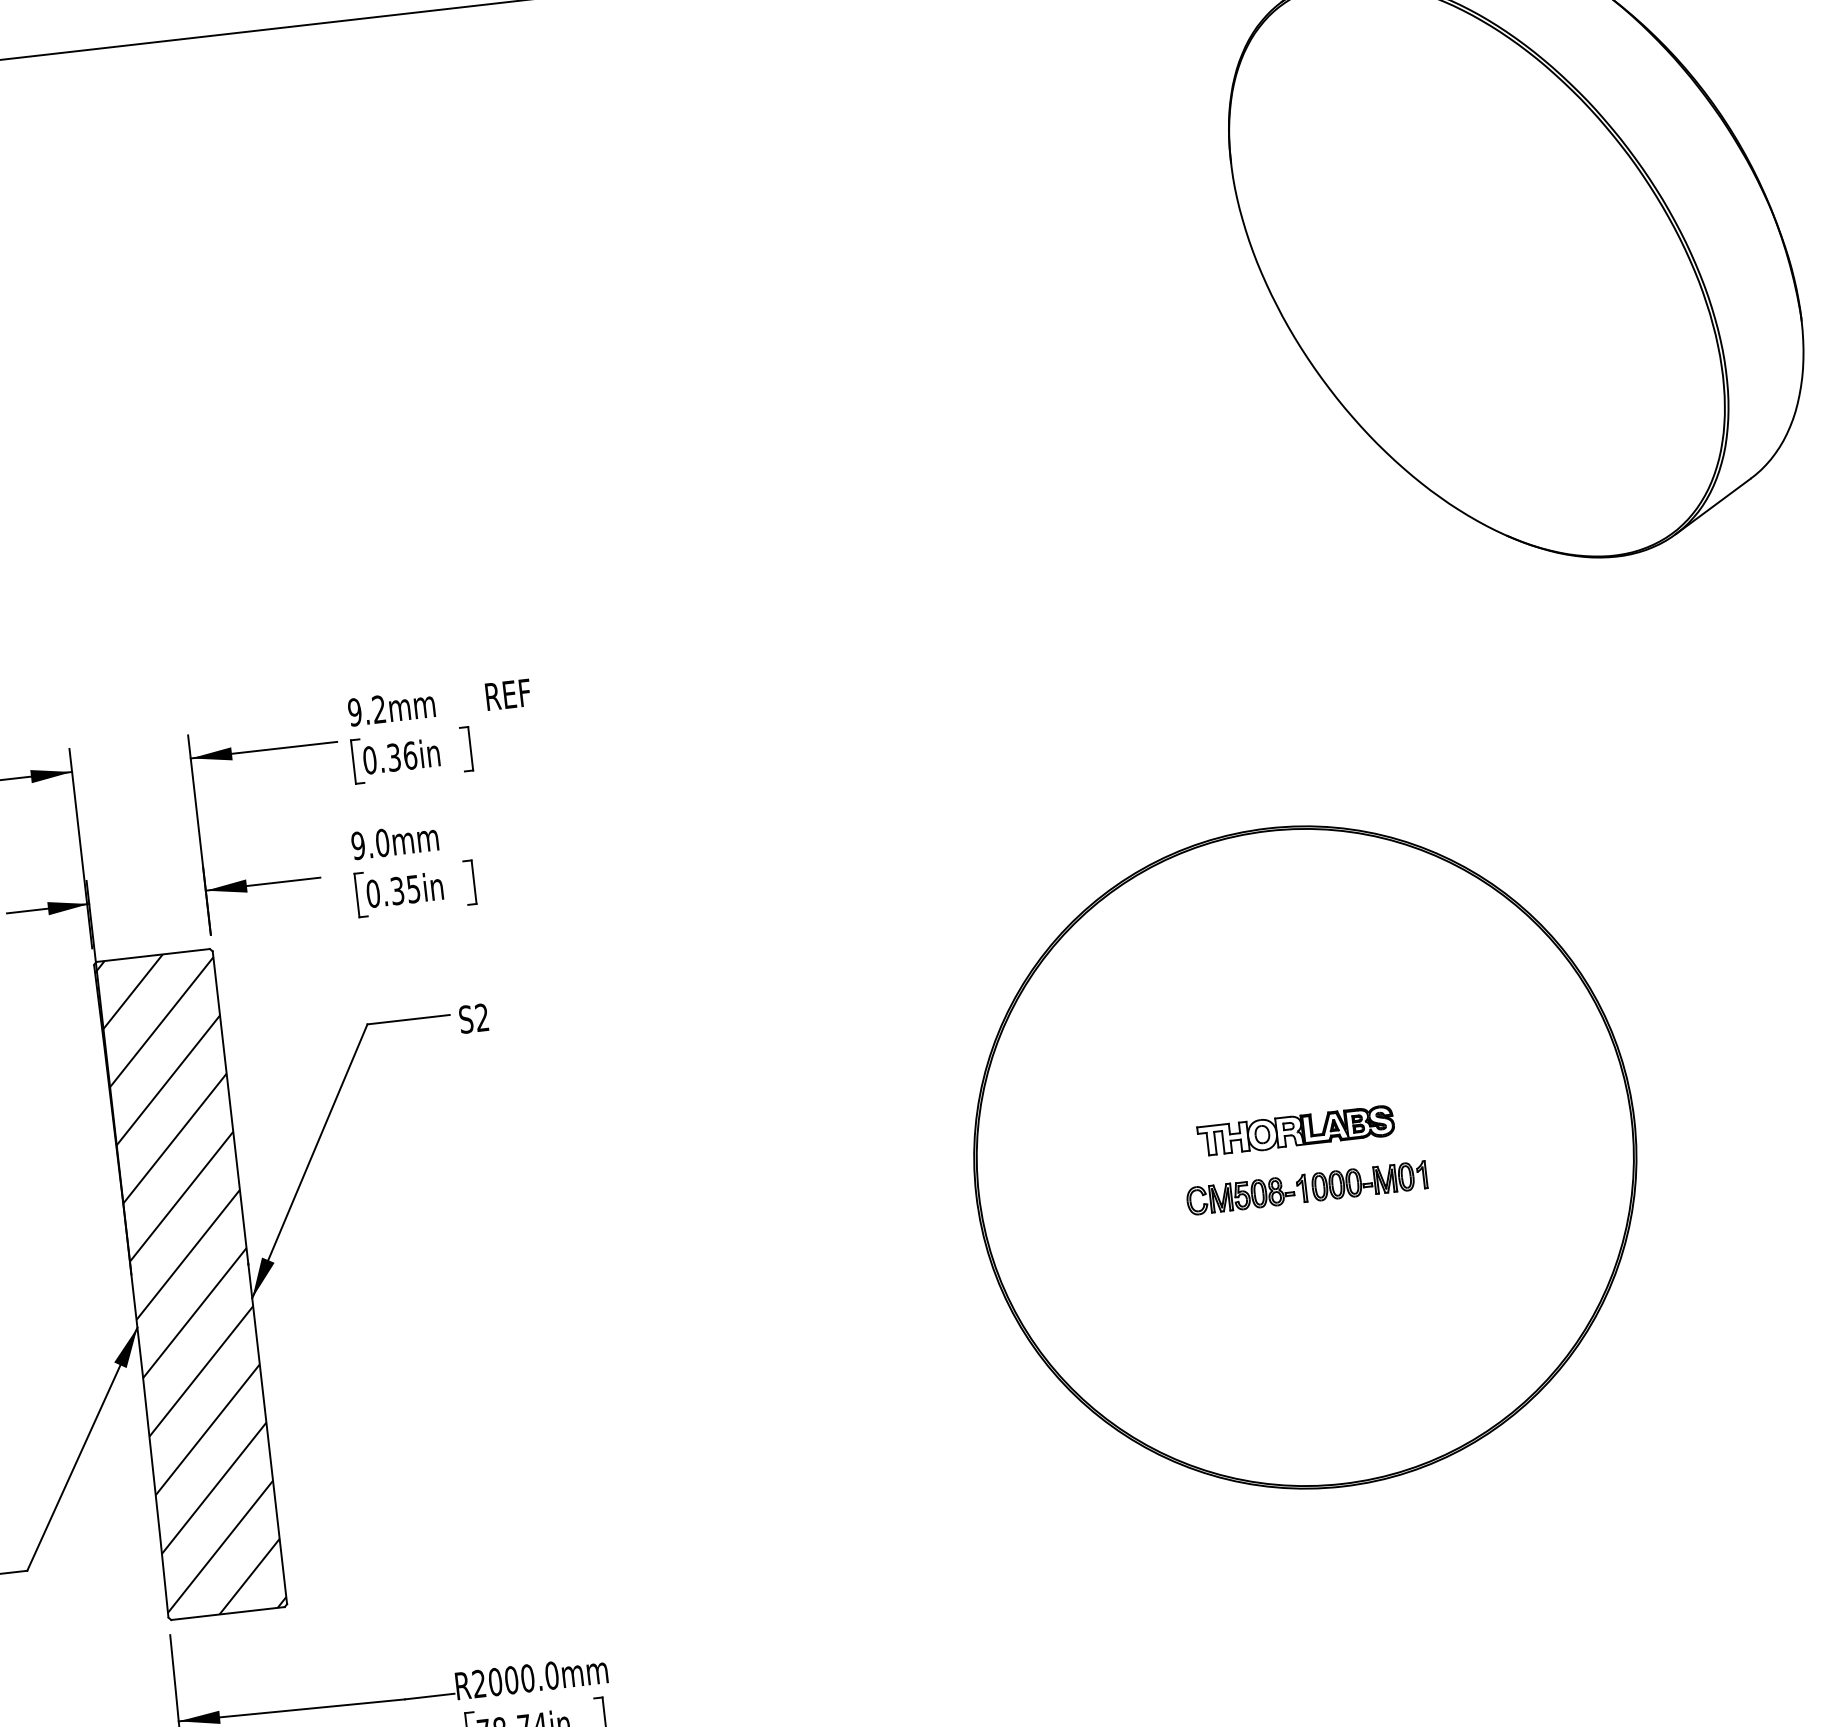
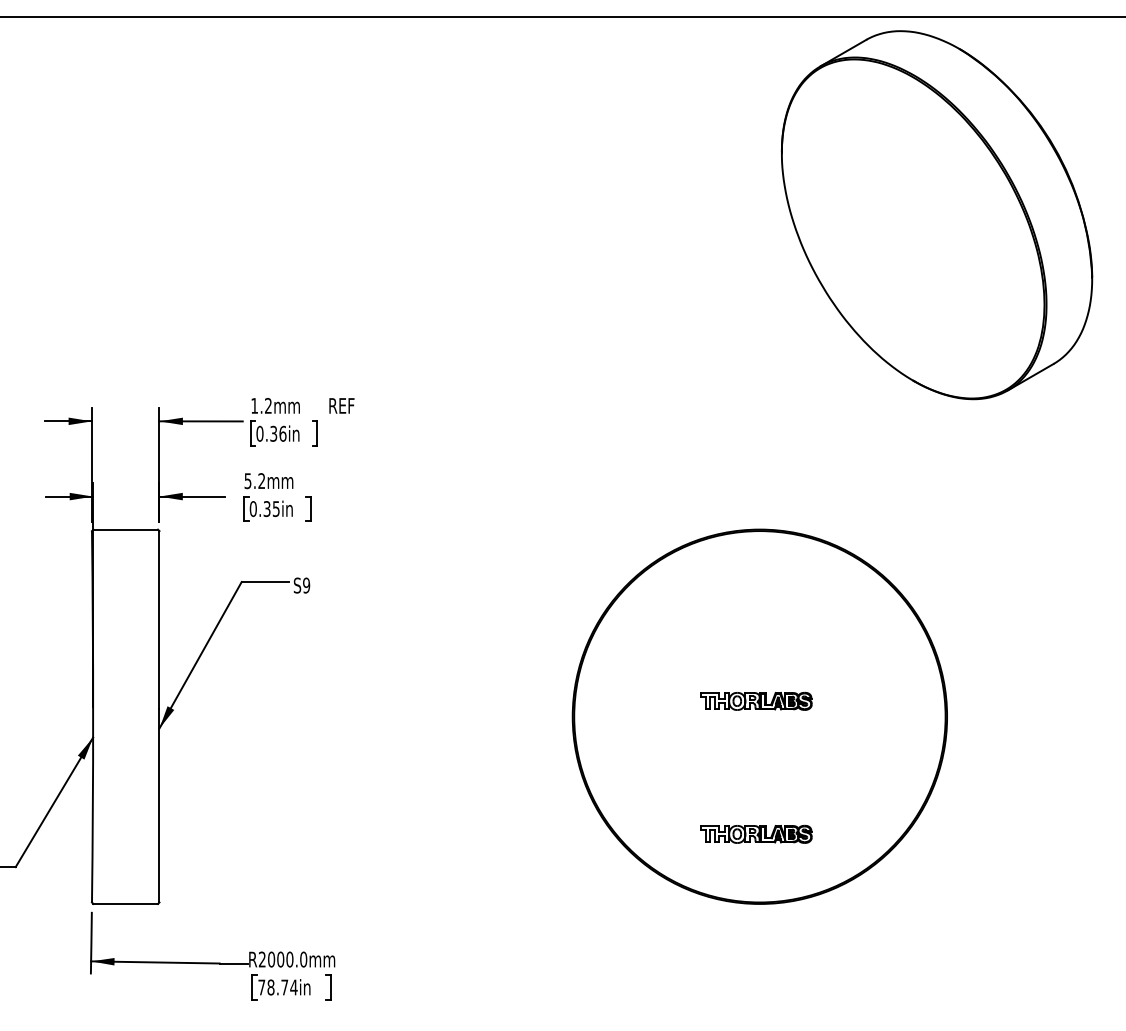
text: (354, 711) -> (254, 405), 9.2mm -> 1.2mm
text: (369, 845) -> (254, 481), 9.0mm -> 5.2mm
text: (482, 1017) -> (306, 585), S2 -> S9
part: (1306, 1187) -> (758, 733), removed
hatch: (190, 1284) -> (125, 716), removed
part: (1322, 1363) -> (756, 833), added

